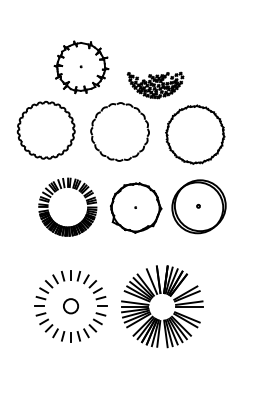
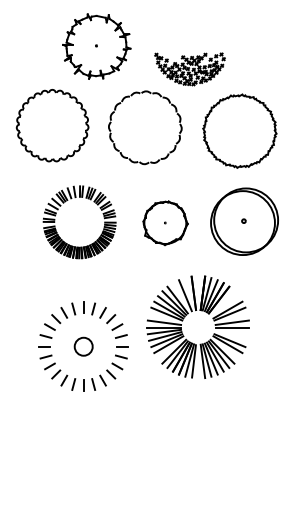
part: (136, 207) -> (165, 222), size x0.7
part: (164, 294) -> (201, 311), moved

